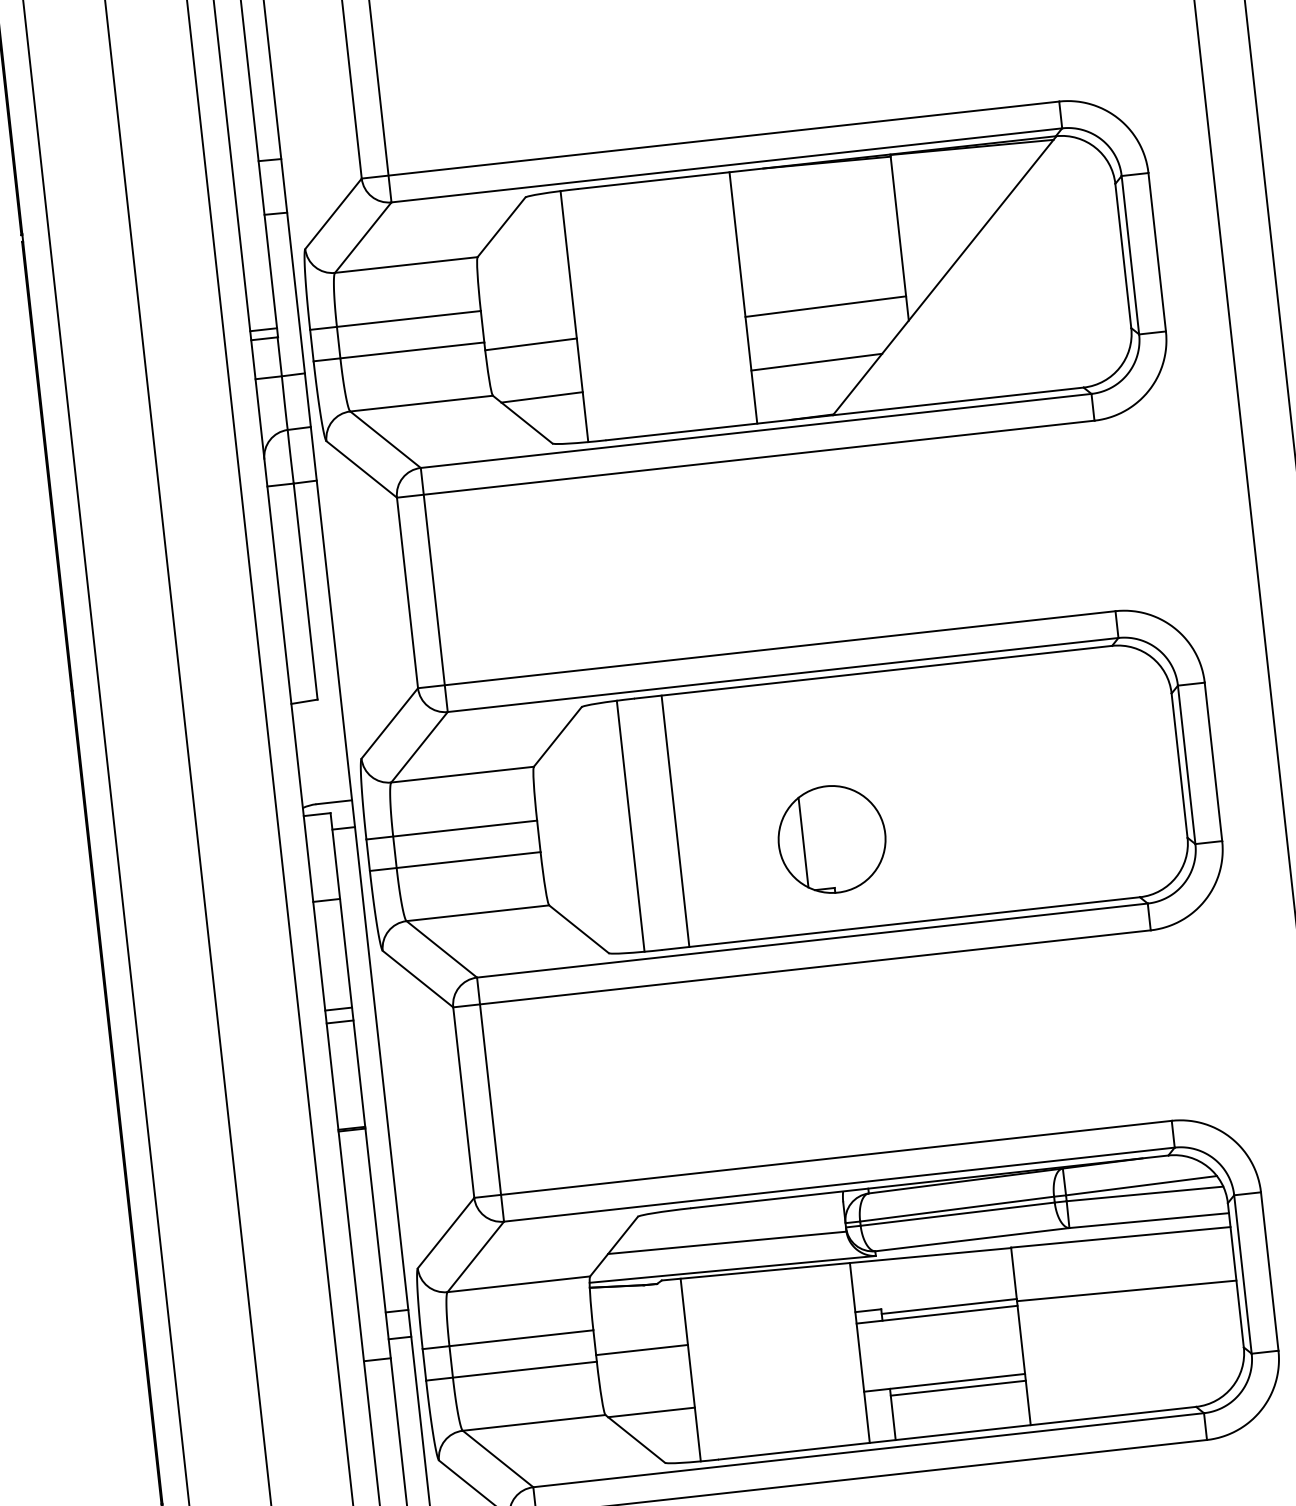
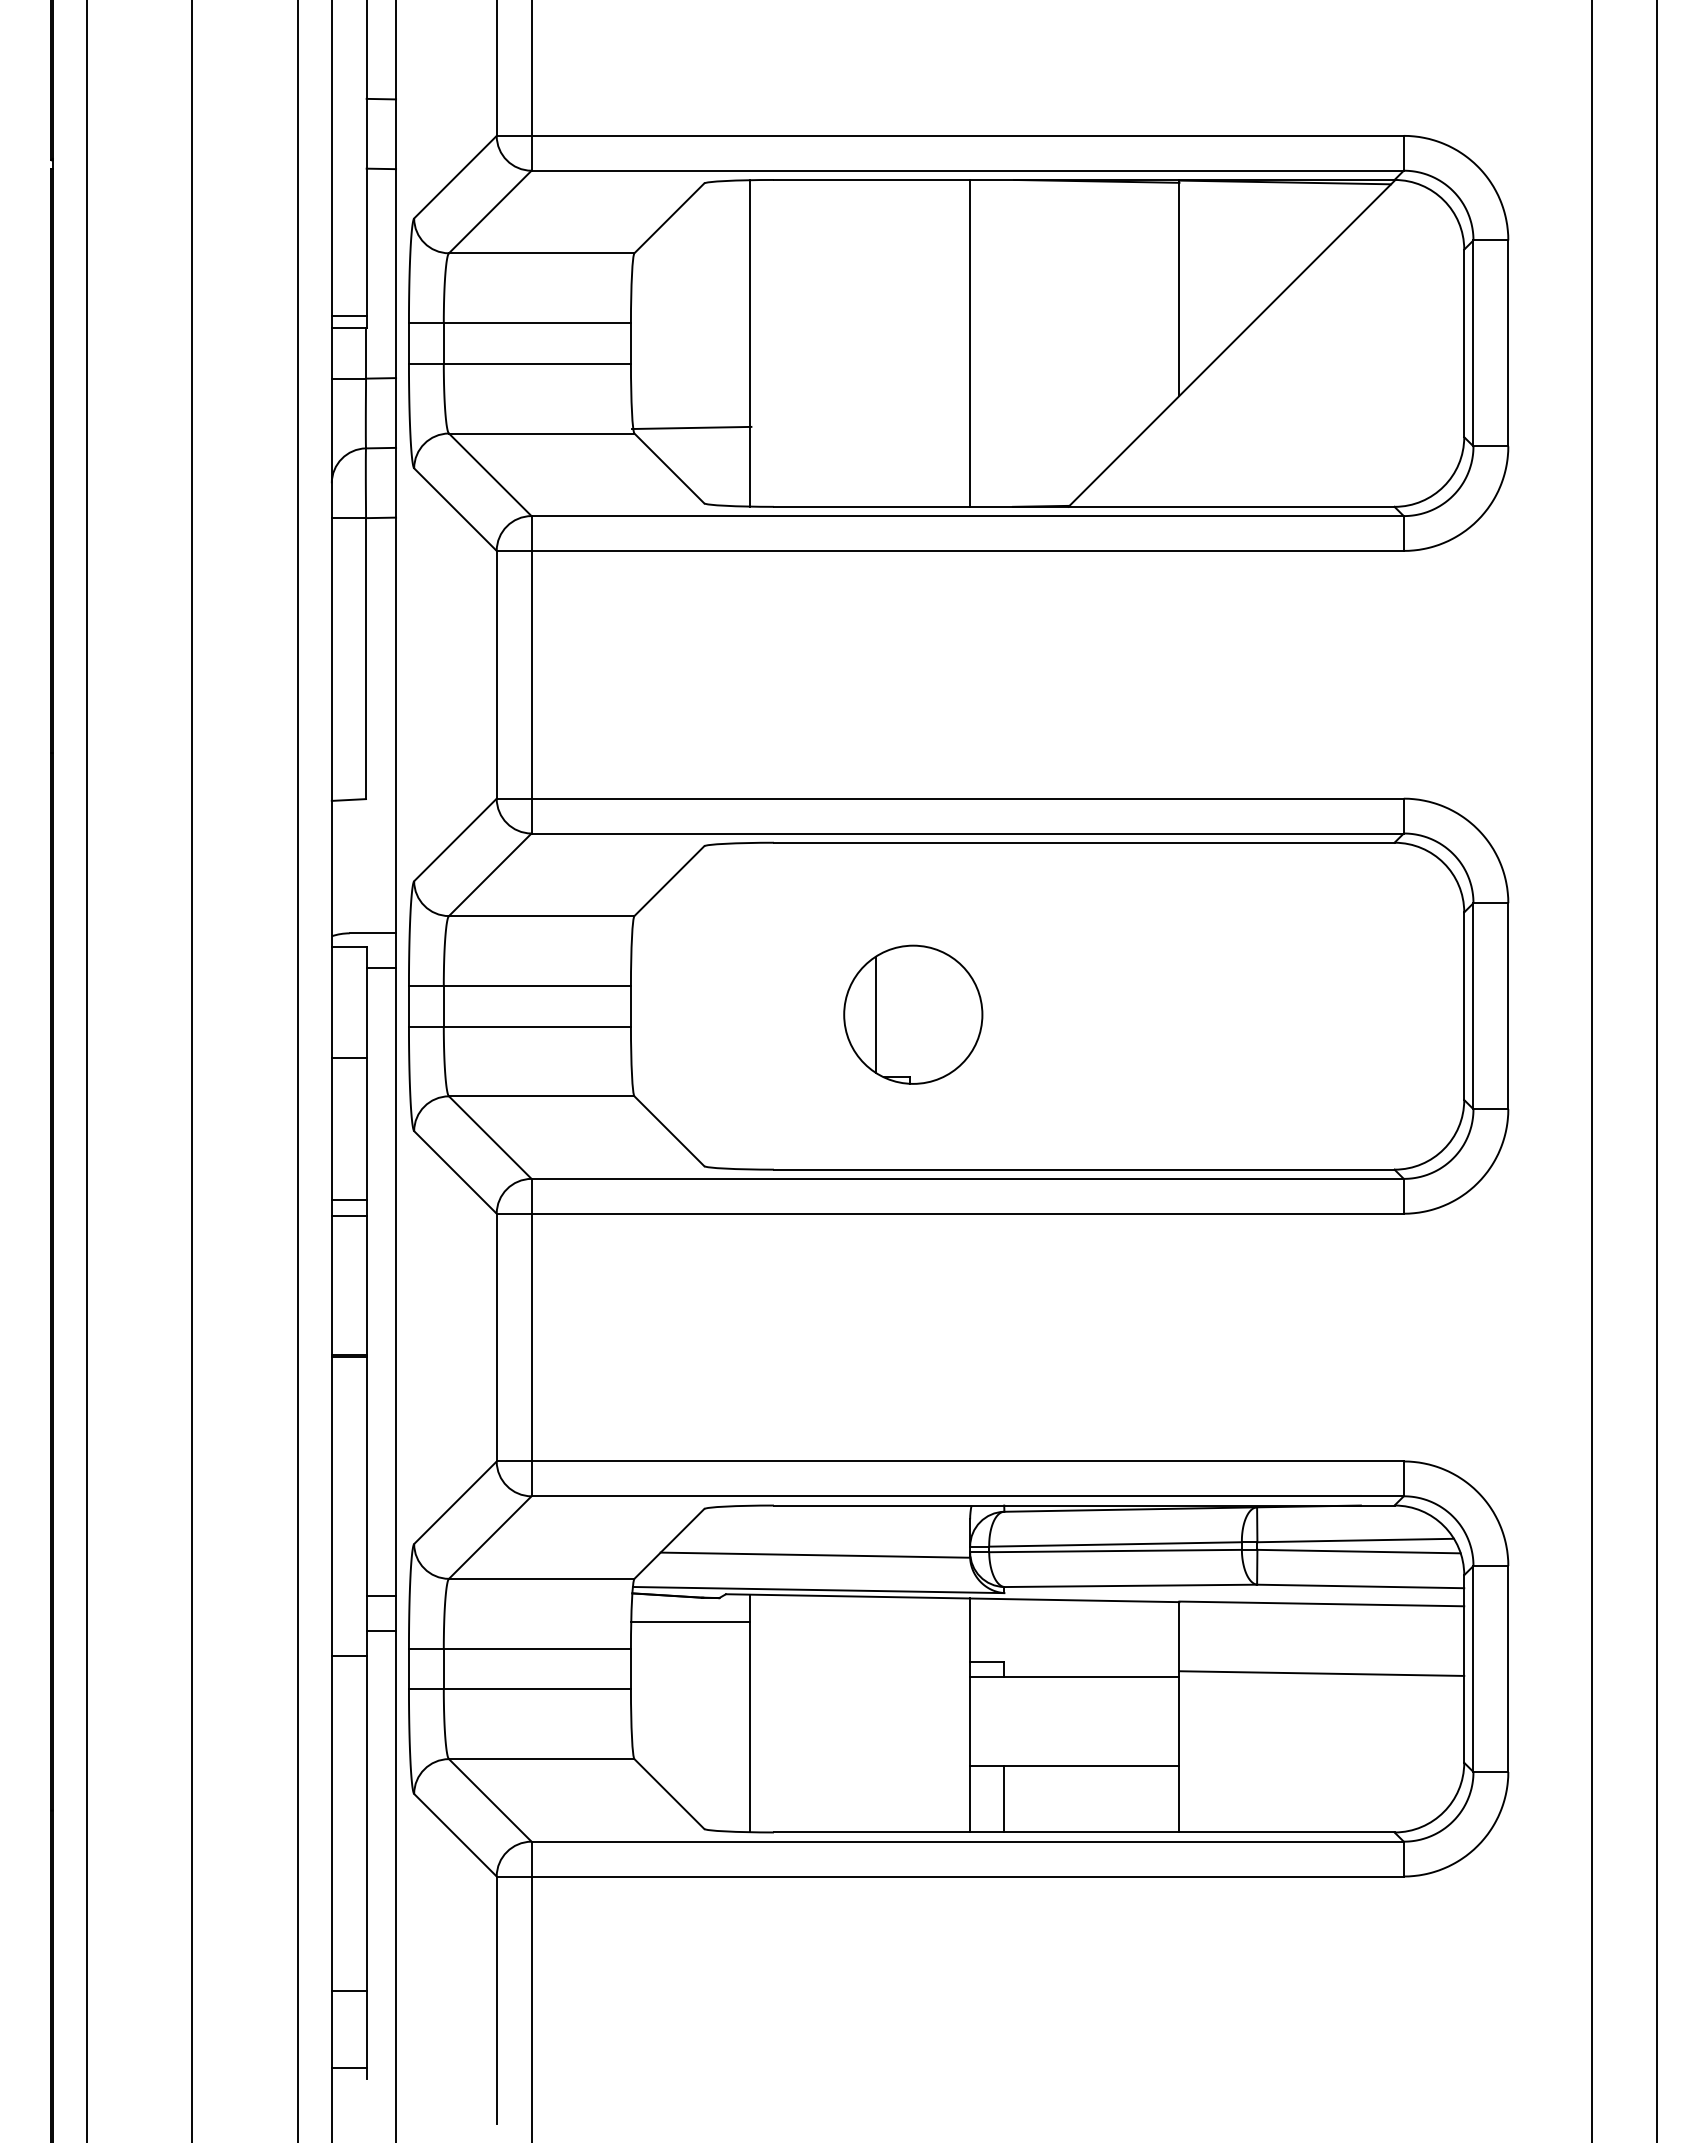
line: (825, 306) -> (1074, 366), removed
line: (530, 344) -> (691, 427), moved
line: (816, 361) -> (1055, 435), removed
line: (542, 397) -> (697, 442), removed
line: (675, 820) -> (808, 1005), removed
line: (630, 825) -> (750, 1005), removed
part: (832, 839) -> (913, 1014), moved
line: (949, 1306) -> (1091, 1668), removed
line: (641, 1349) -> (690, 1621), moved
line: (958, 1388) -> (1091, 1774), removed
line: (651, 1412) -> (693, 1762), removed

